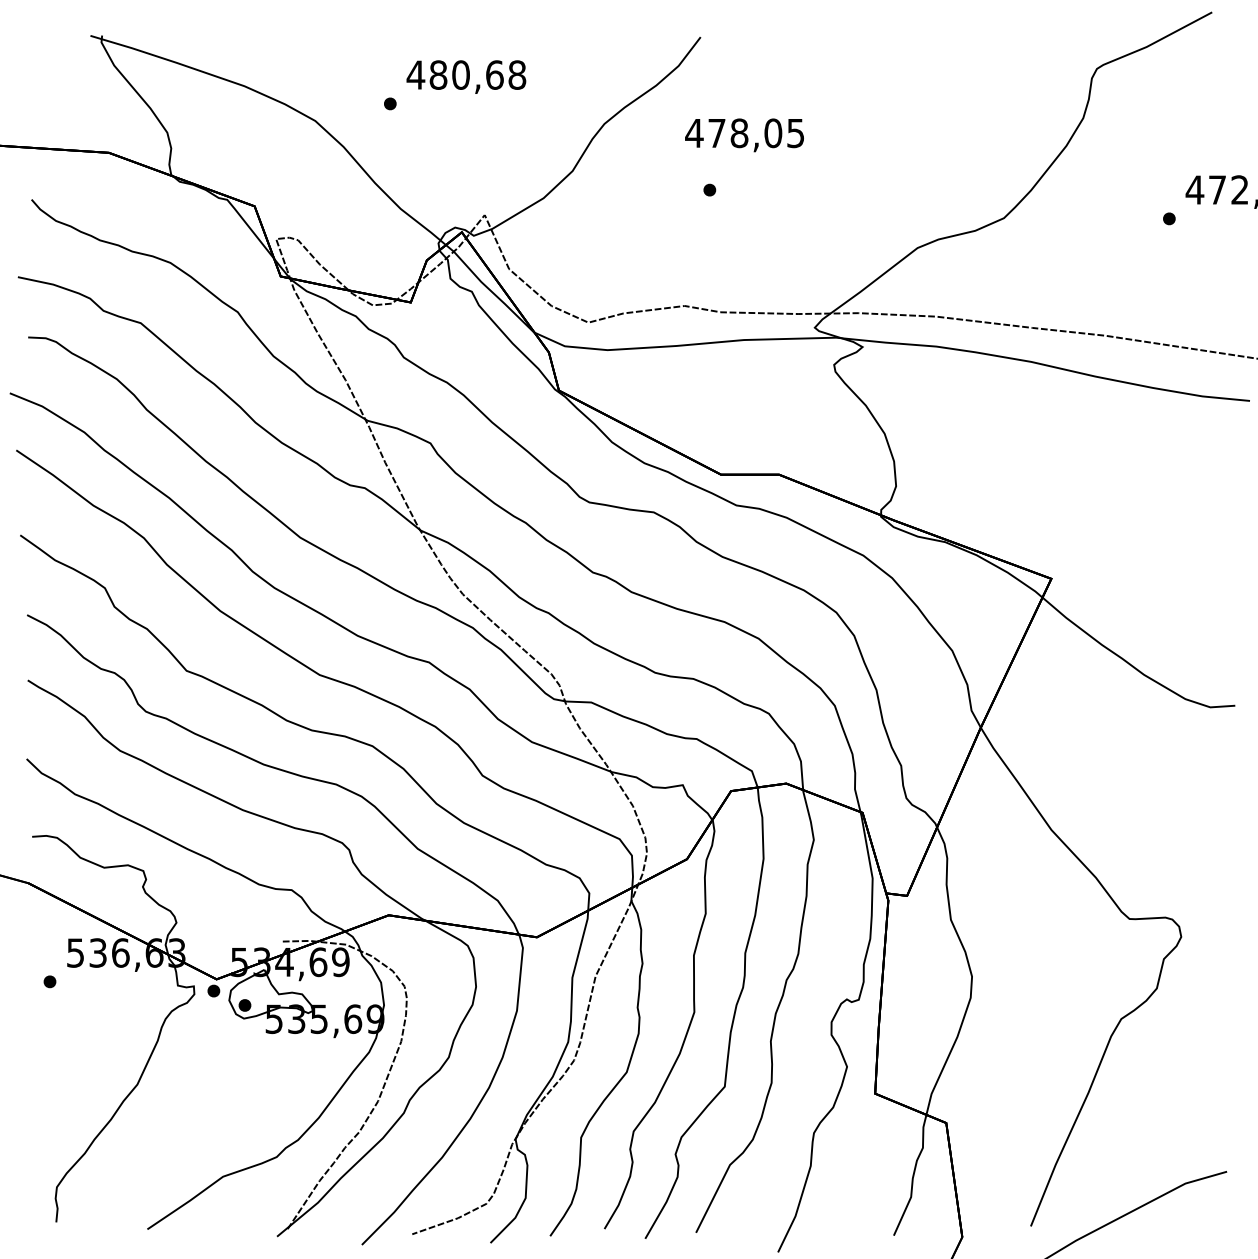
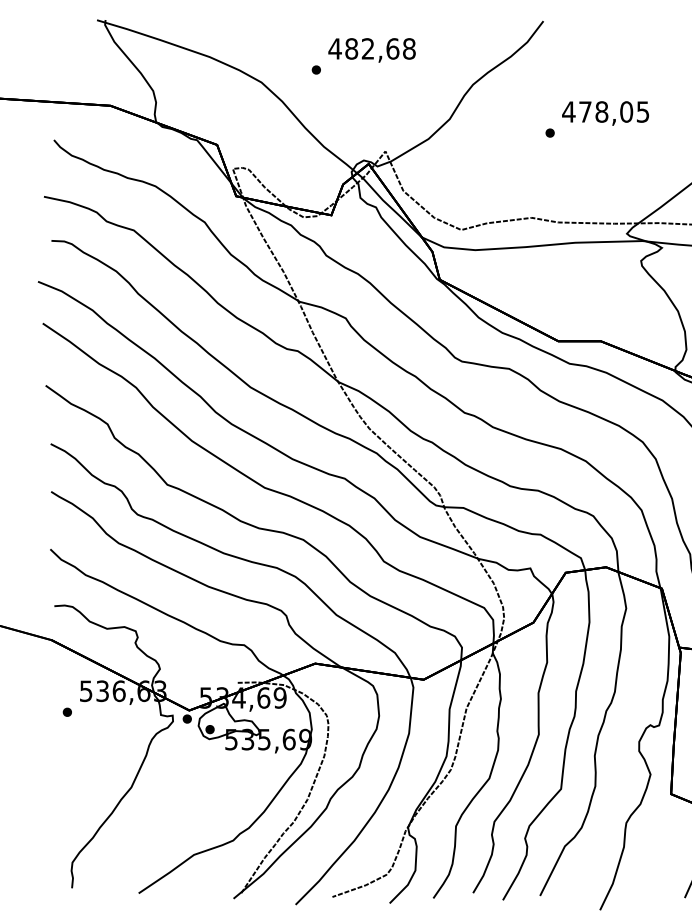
text: (460, 74) -> (367, 48), 480,68 -> 482,68
text: (744, 135) -> (605, 113), moved

